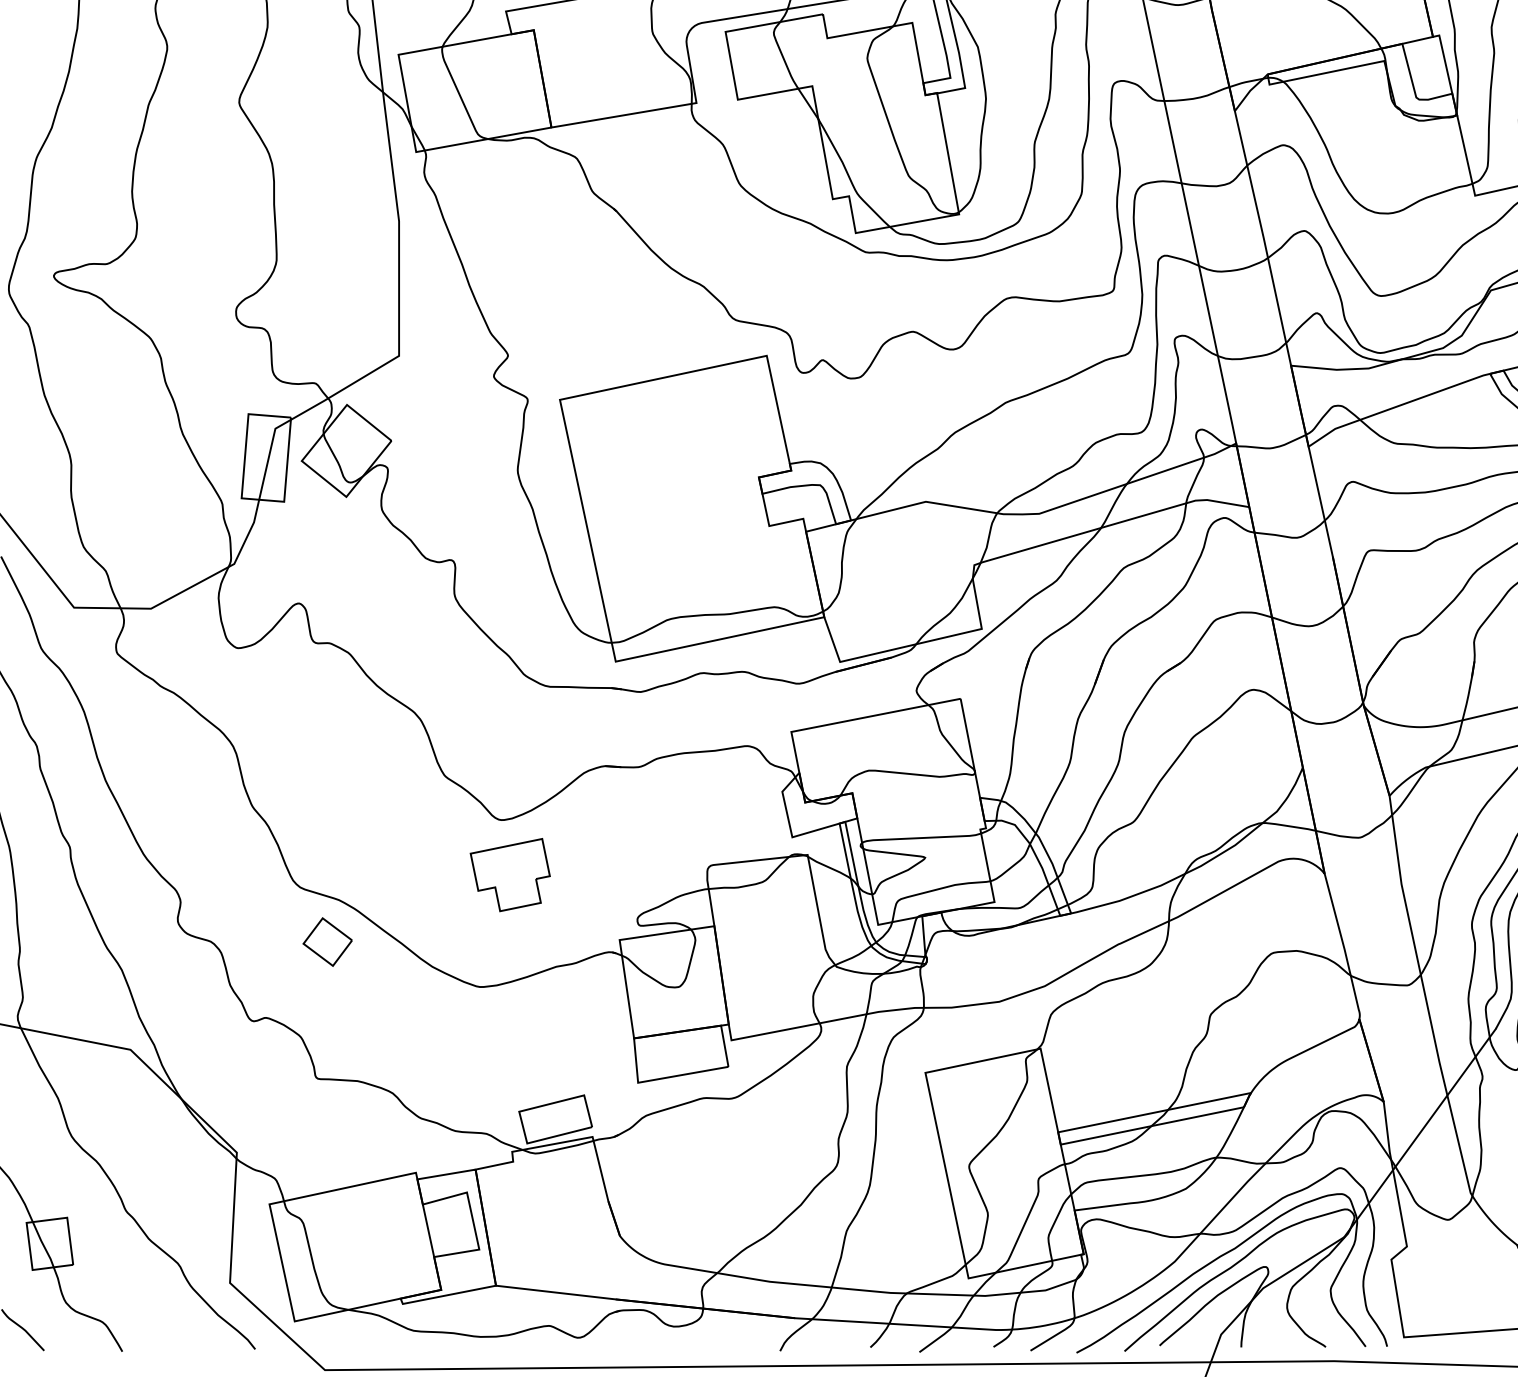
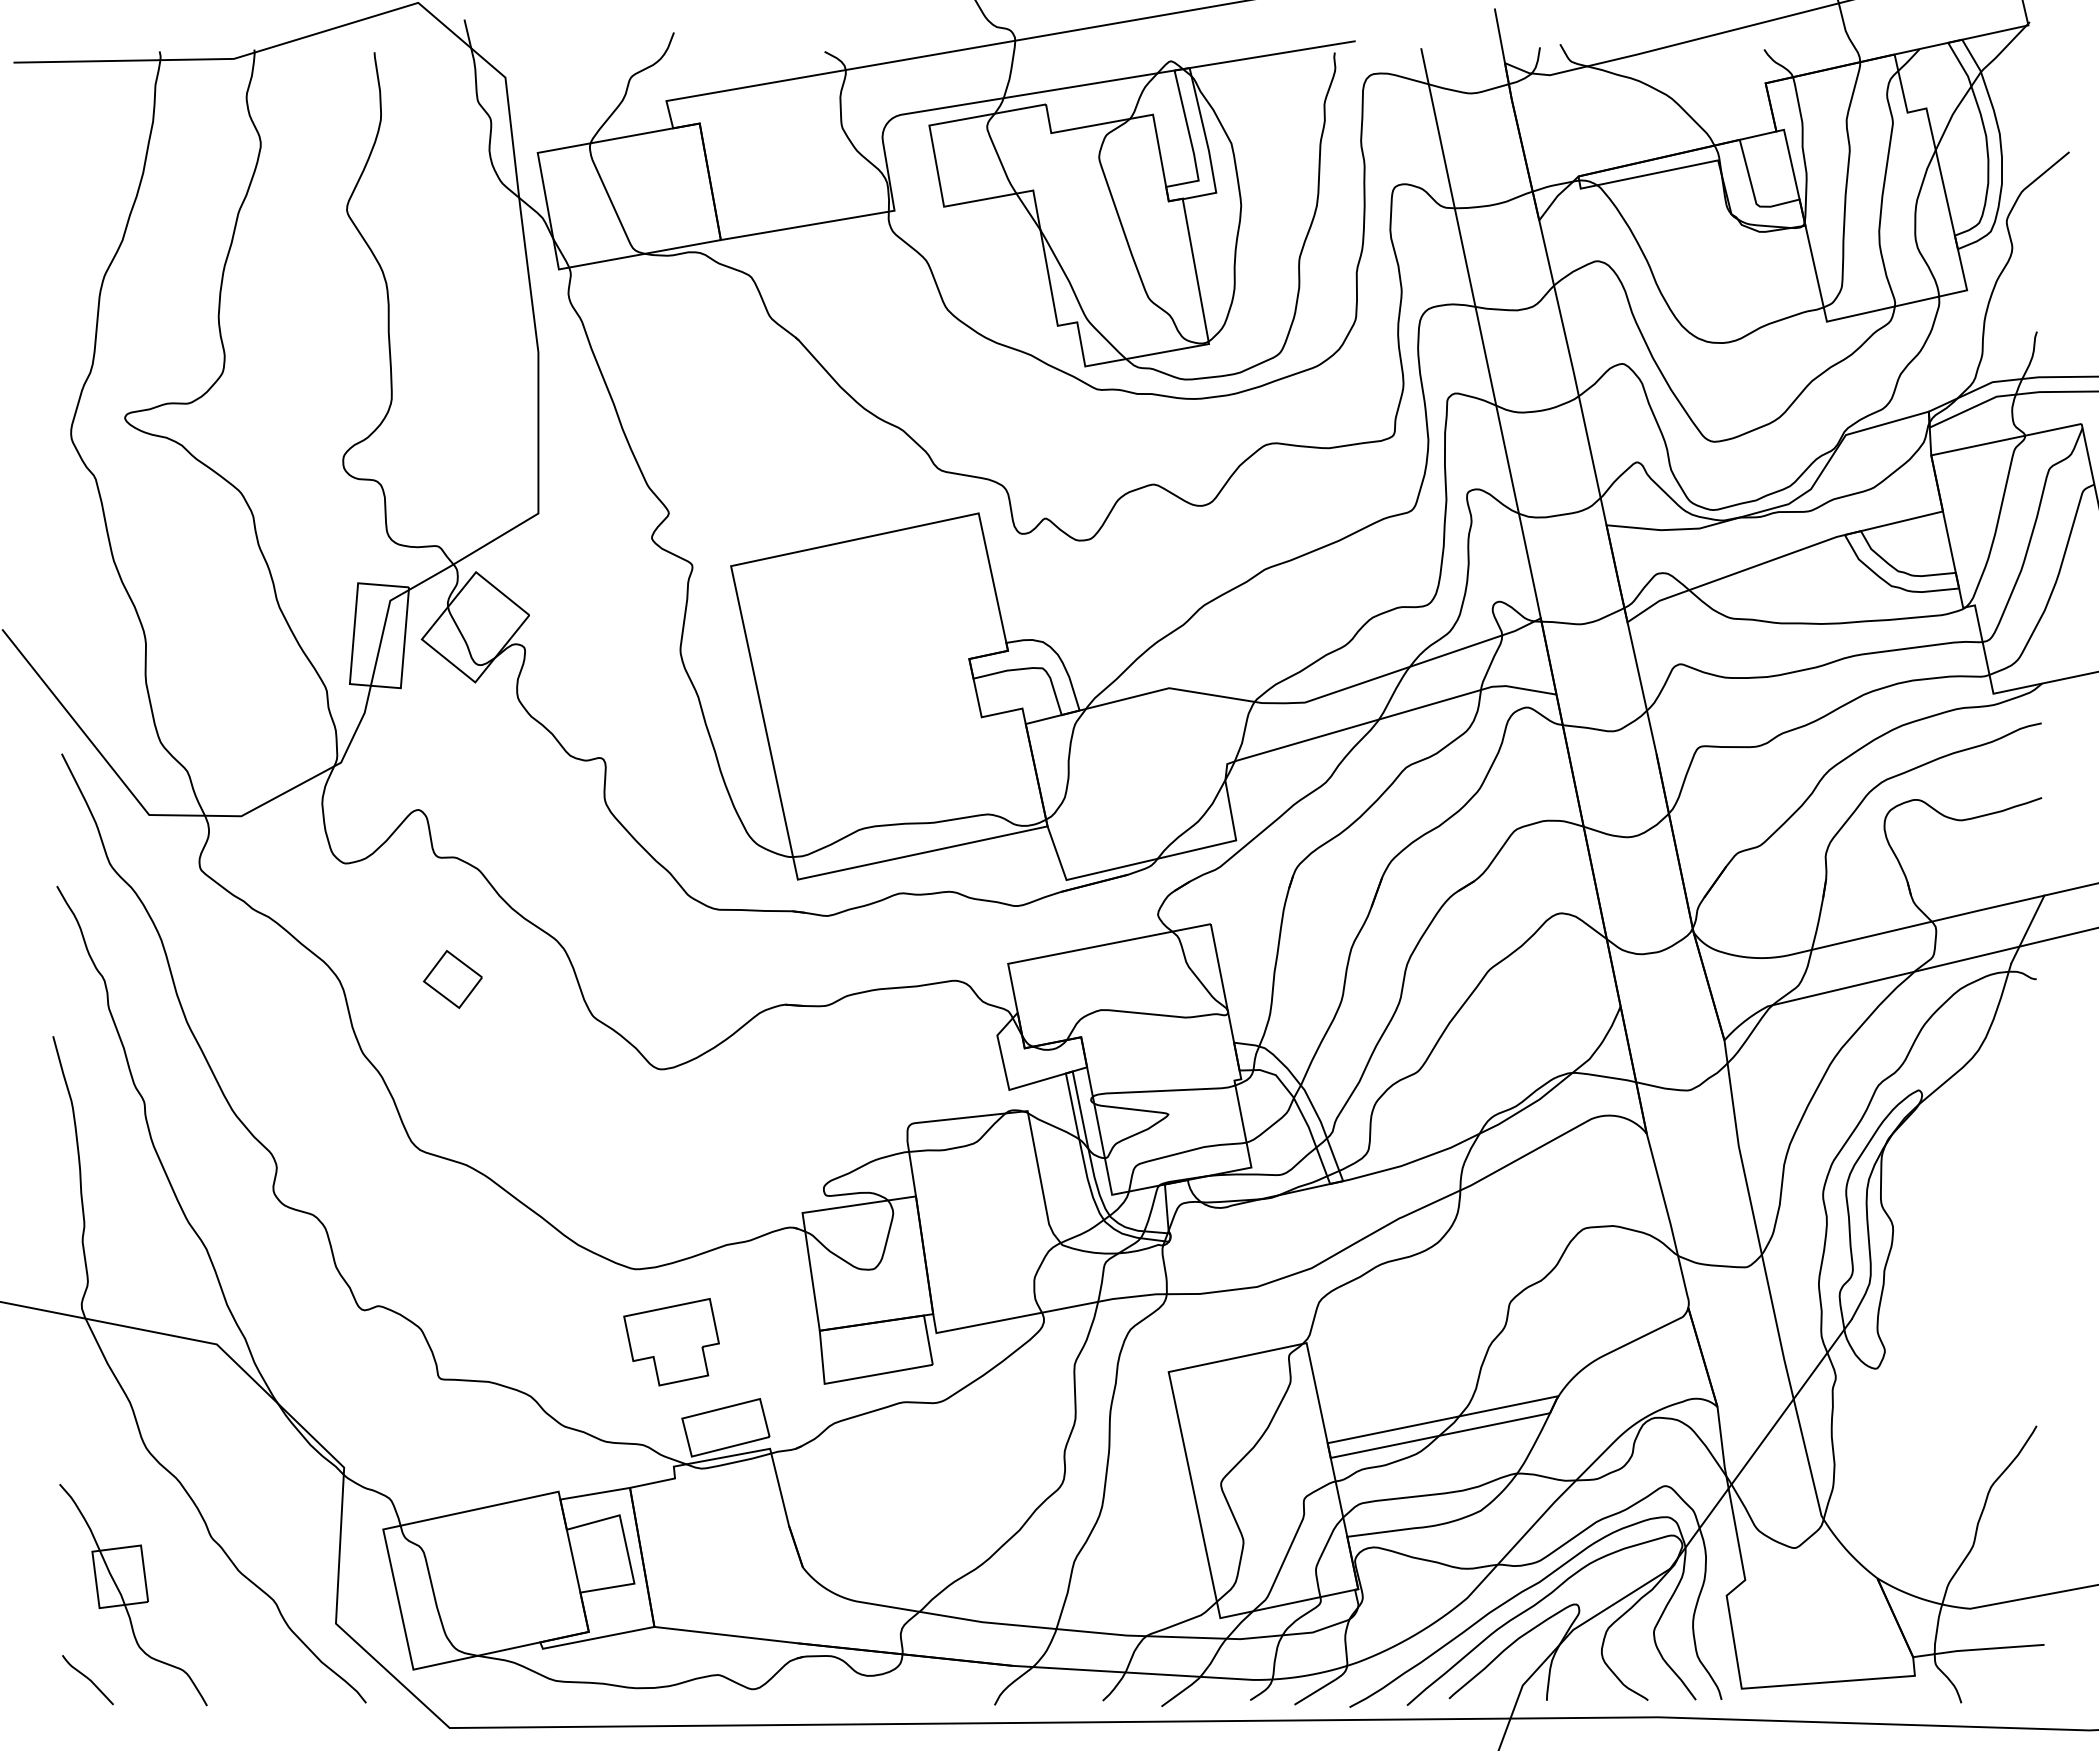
part: (510, 875) -> (671, 1342), moved
part: (327, 941) -> (452, 978), moved

